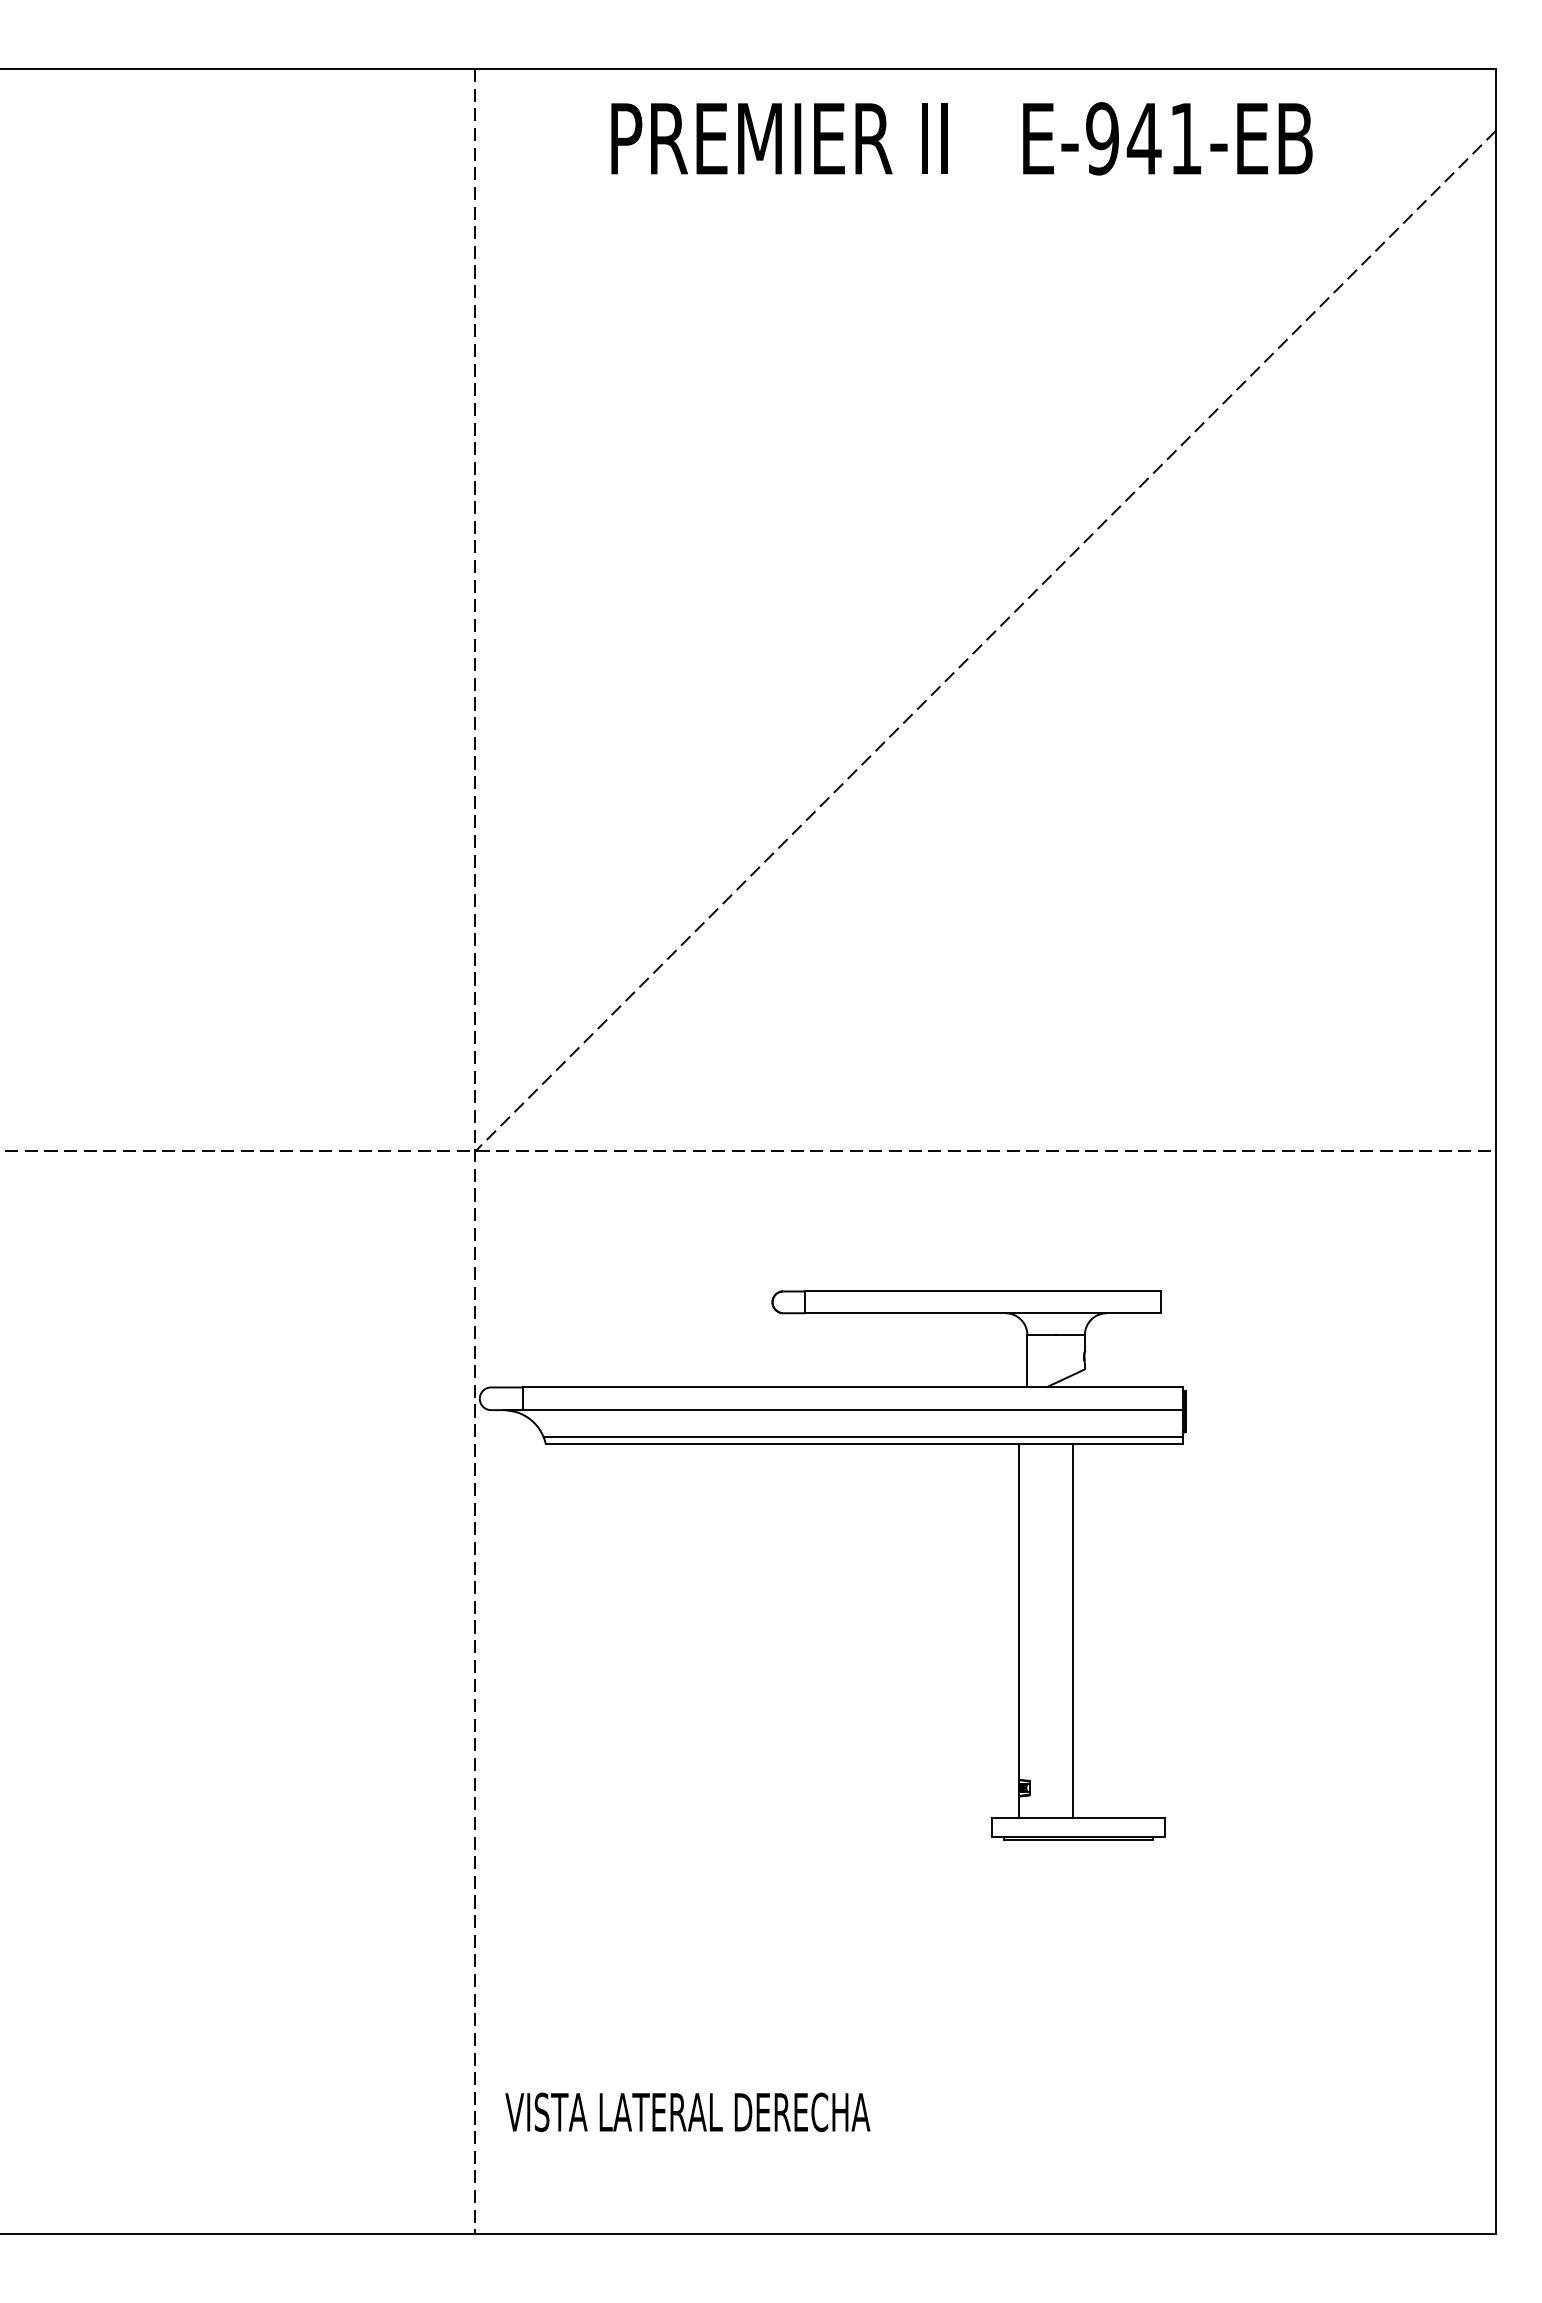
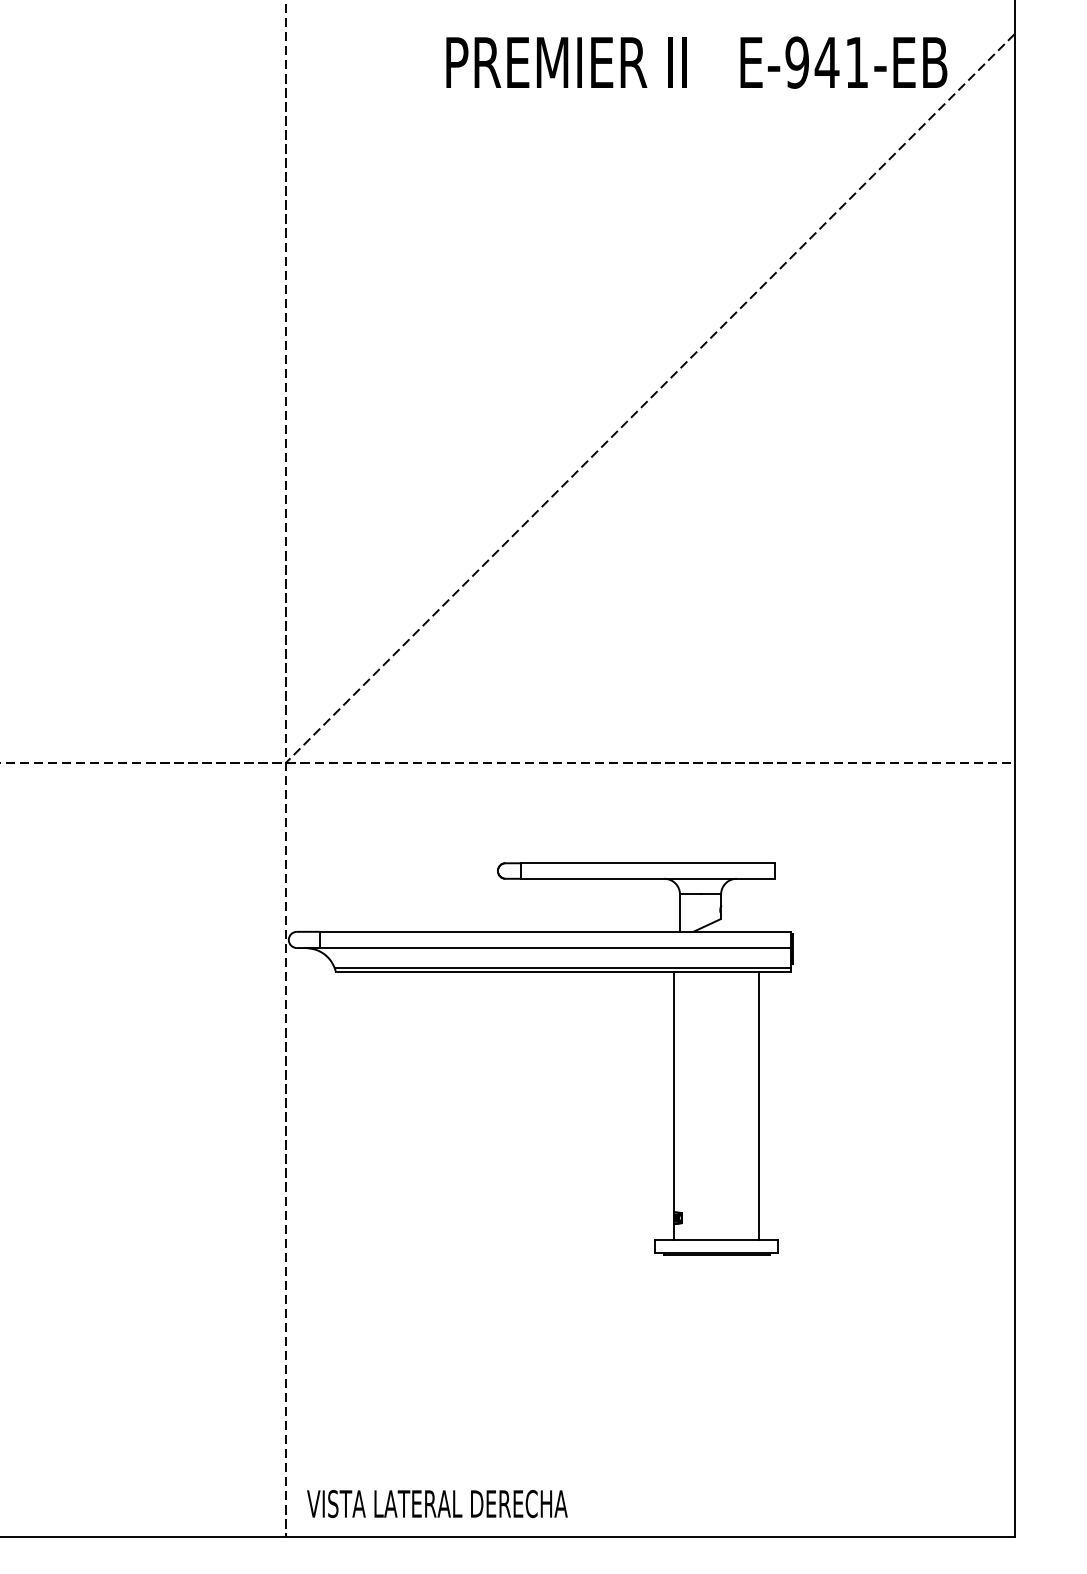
text: (961, 138) -> (696, 62), moved
line: (1073, 1631) -> (759, 1106), moved
text: (687, 2112) -> (437, 1504), moved

